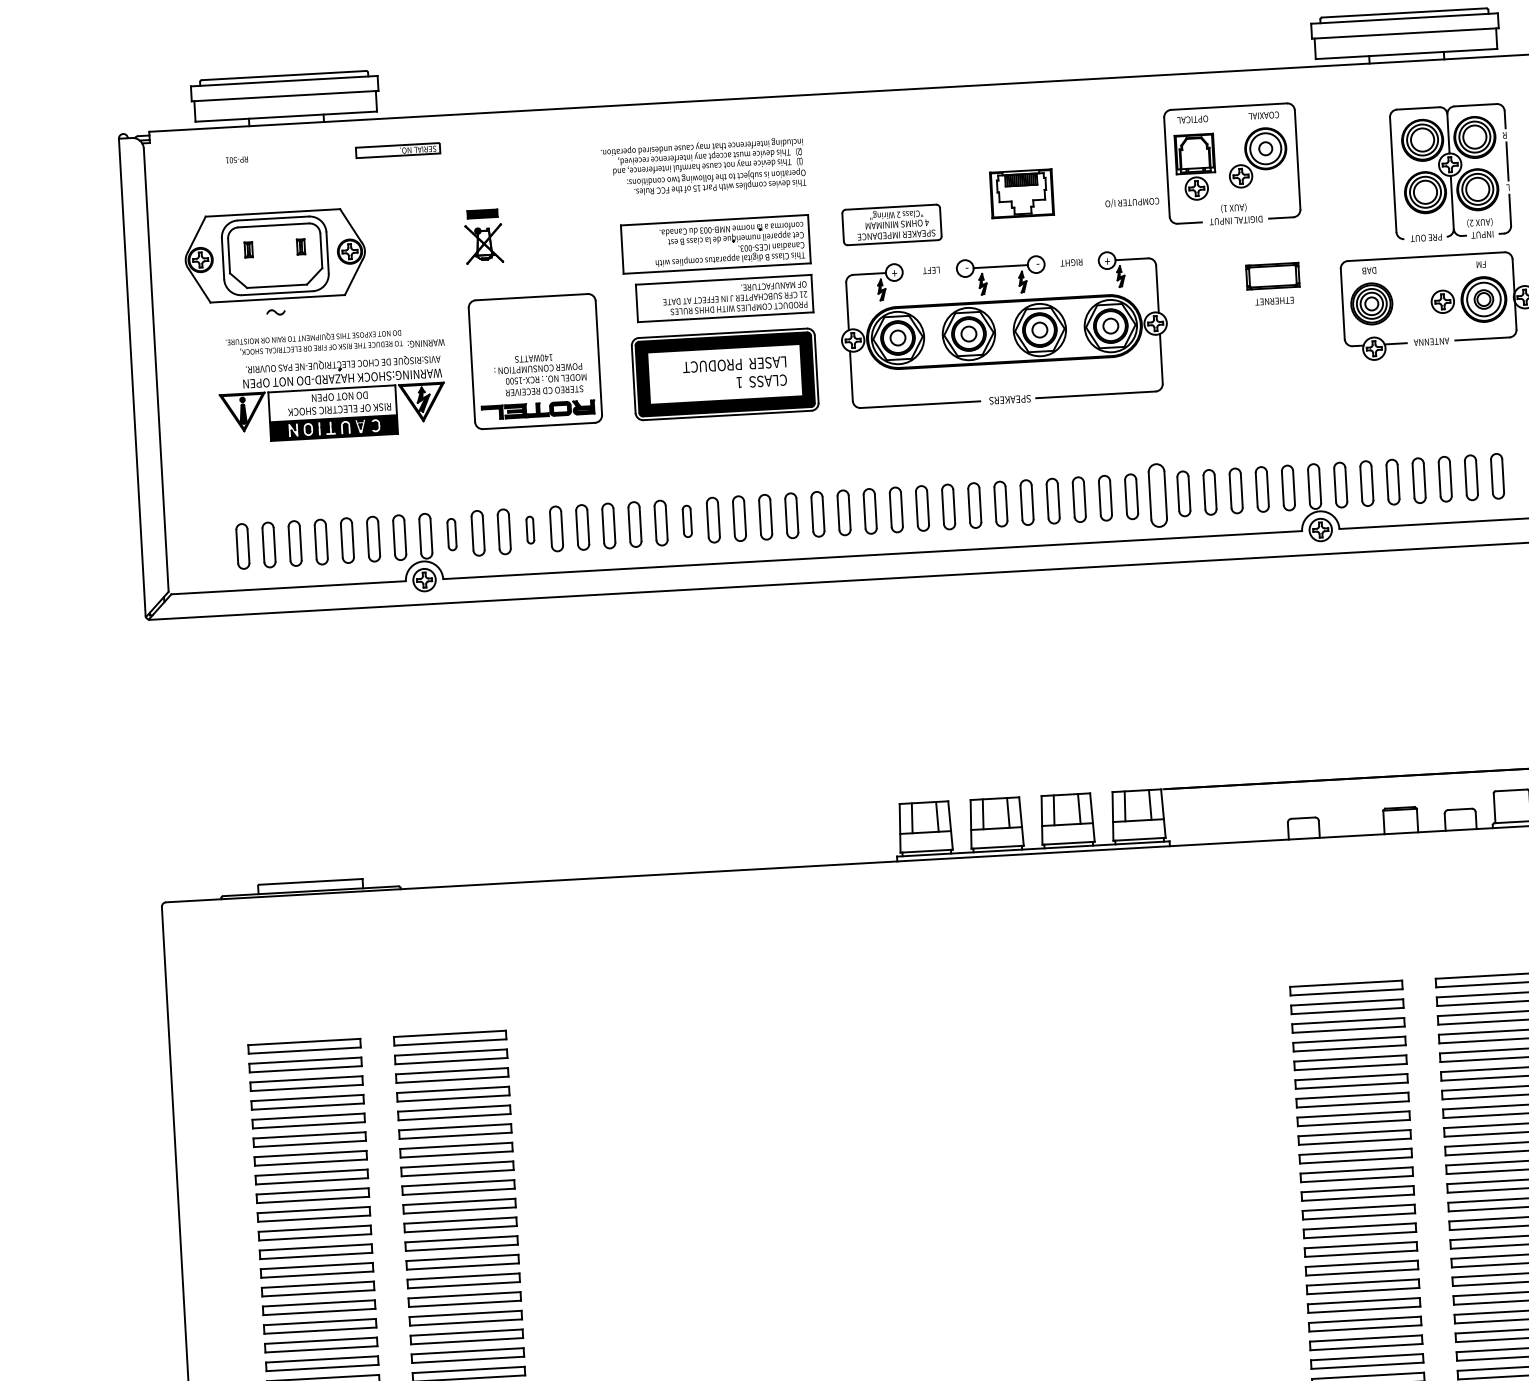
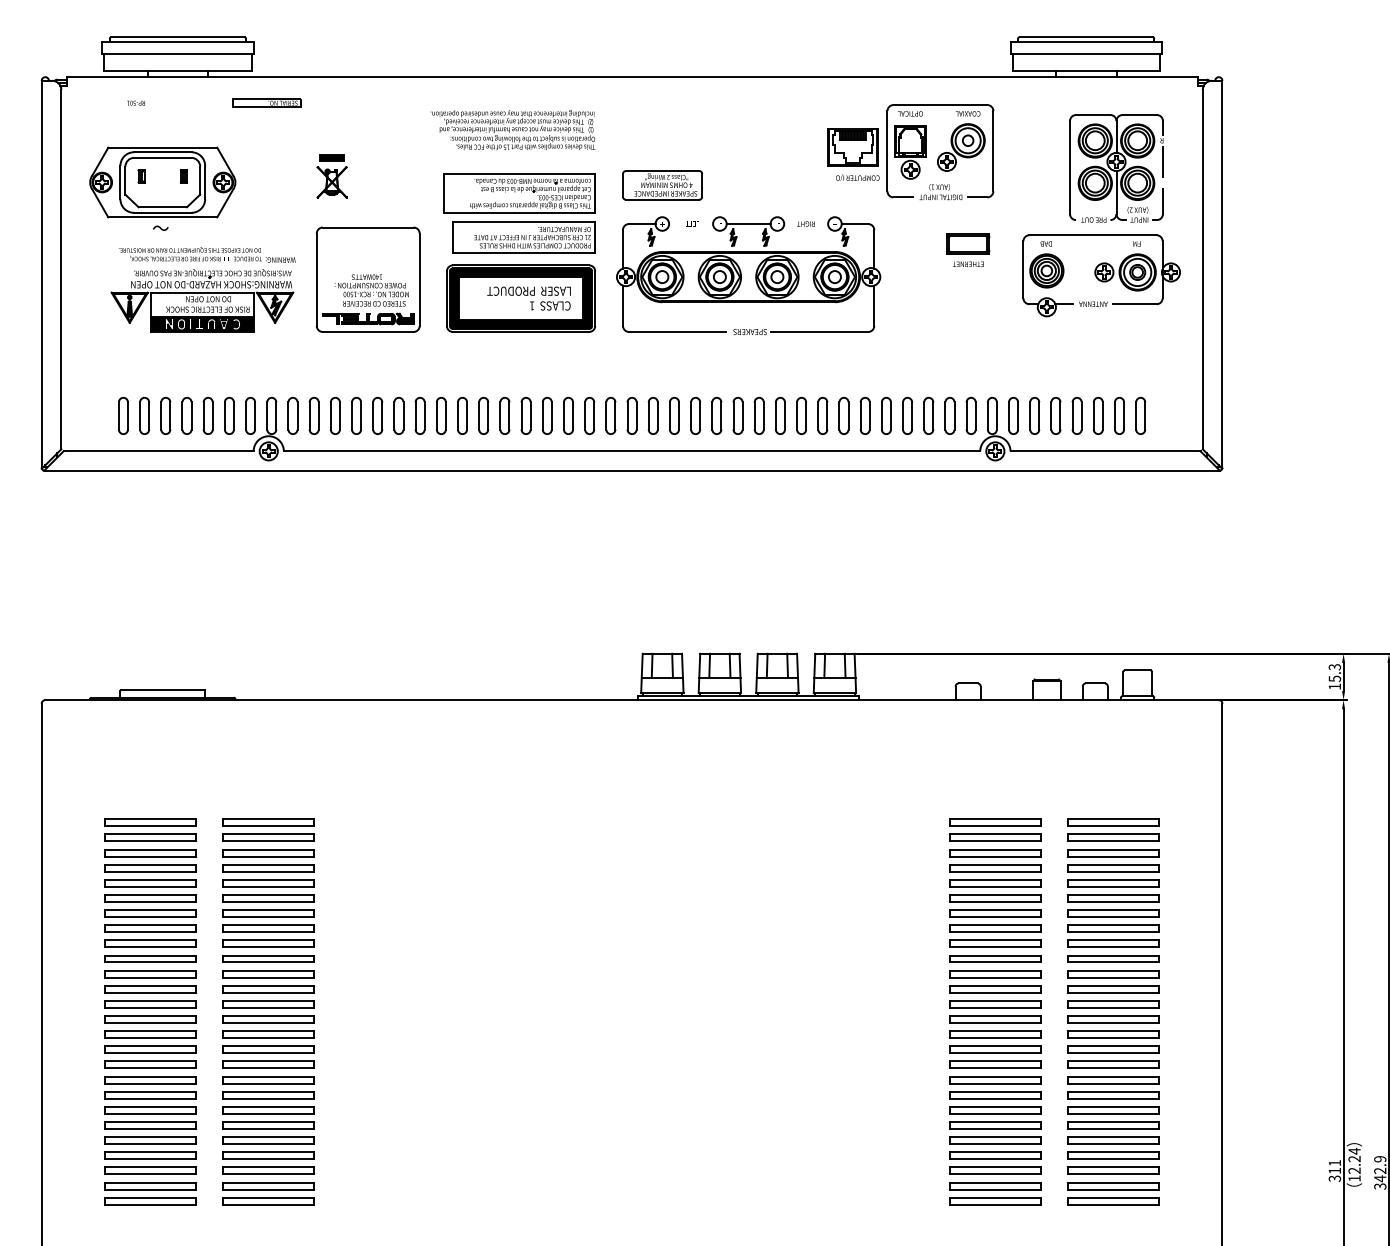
part: (1021, 194) -> (852, 147), moved
part: (1156, 494) -> (864, 415), size x0.71
part: (686, 521) -> (483, 415), size x1.43
part: (530, 529) -> (356, 415), size x1.67
part: (451, 534) -> (292, 415), size x1.43

